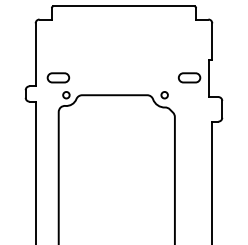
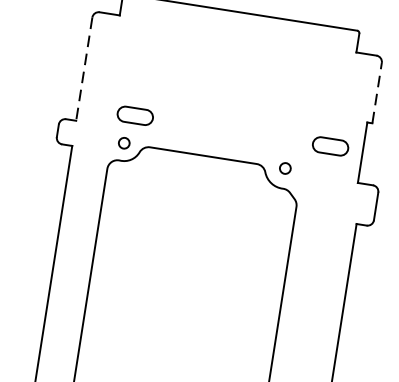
line: (212, 41) -> (377, 92), solid -> dashed
line: (35, 55) -> (83, 70), solid -> dashed
part: (58, 77) -> (135, 115), moved

